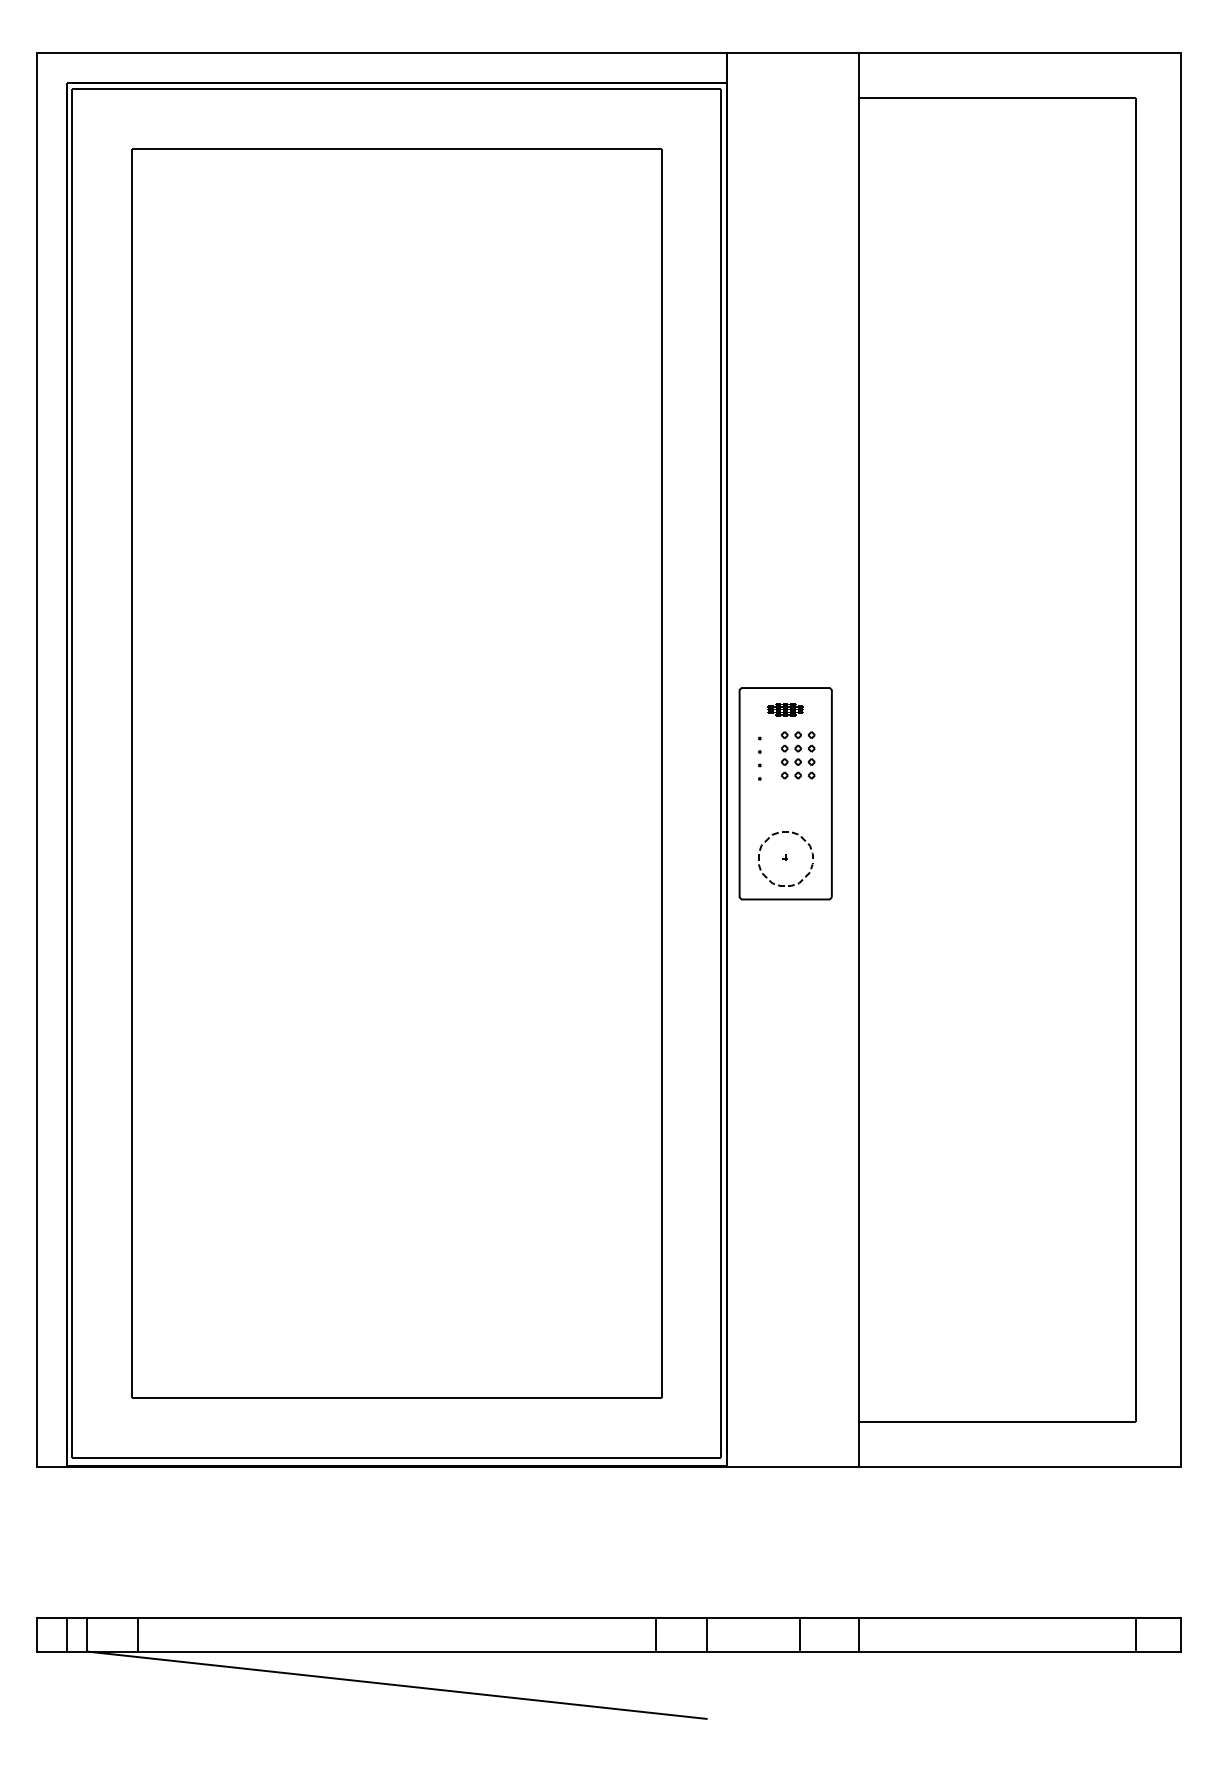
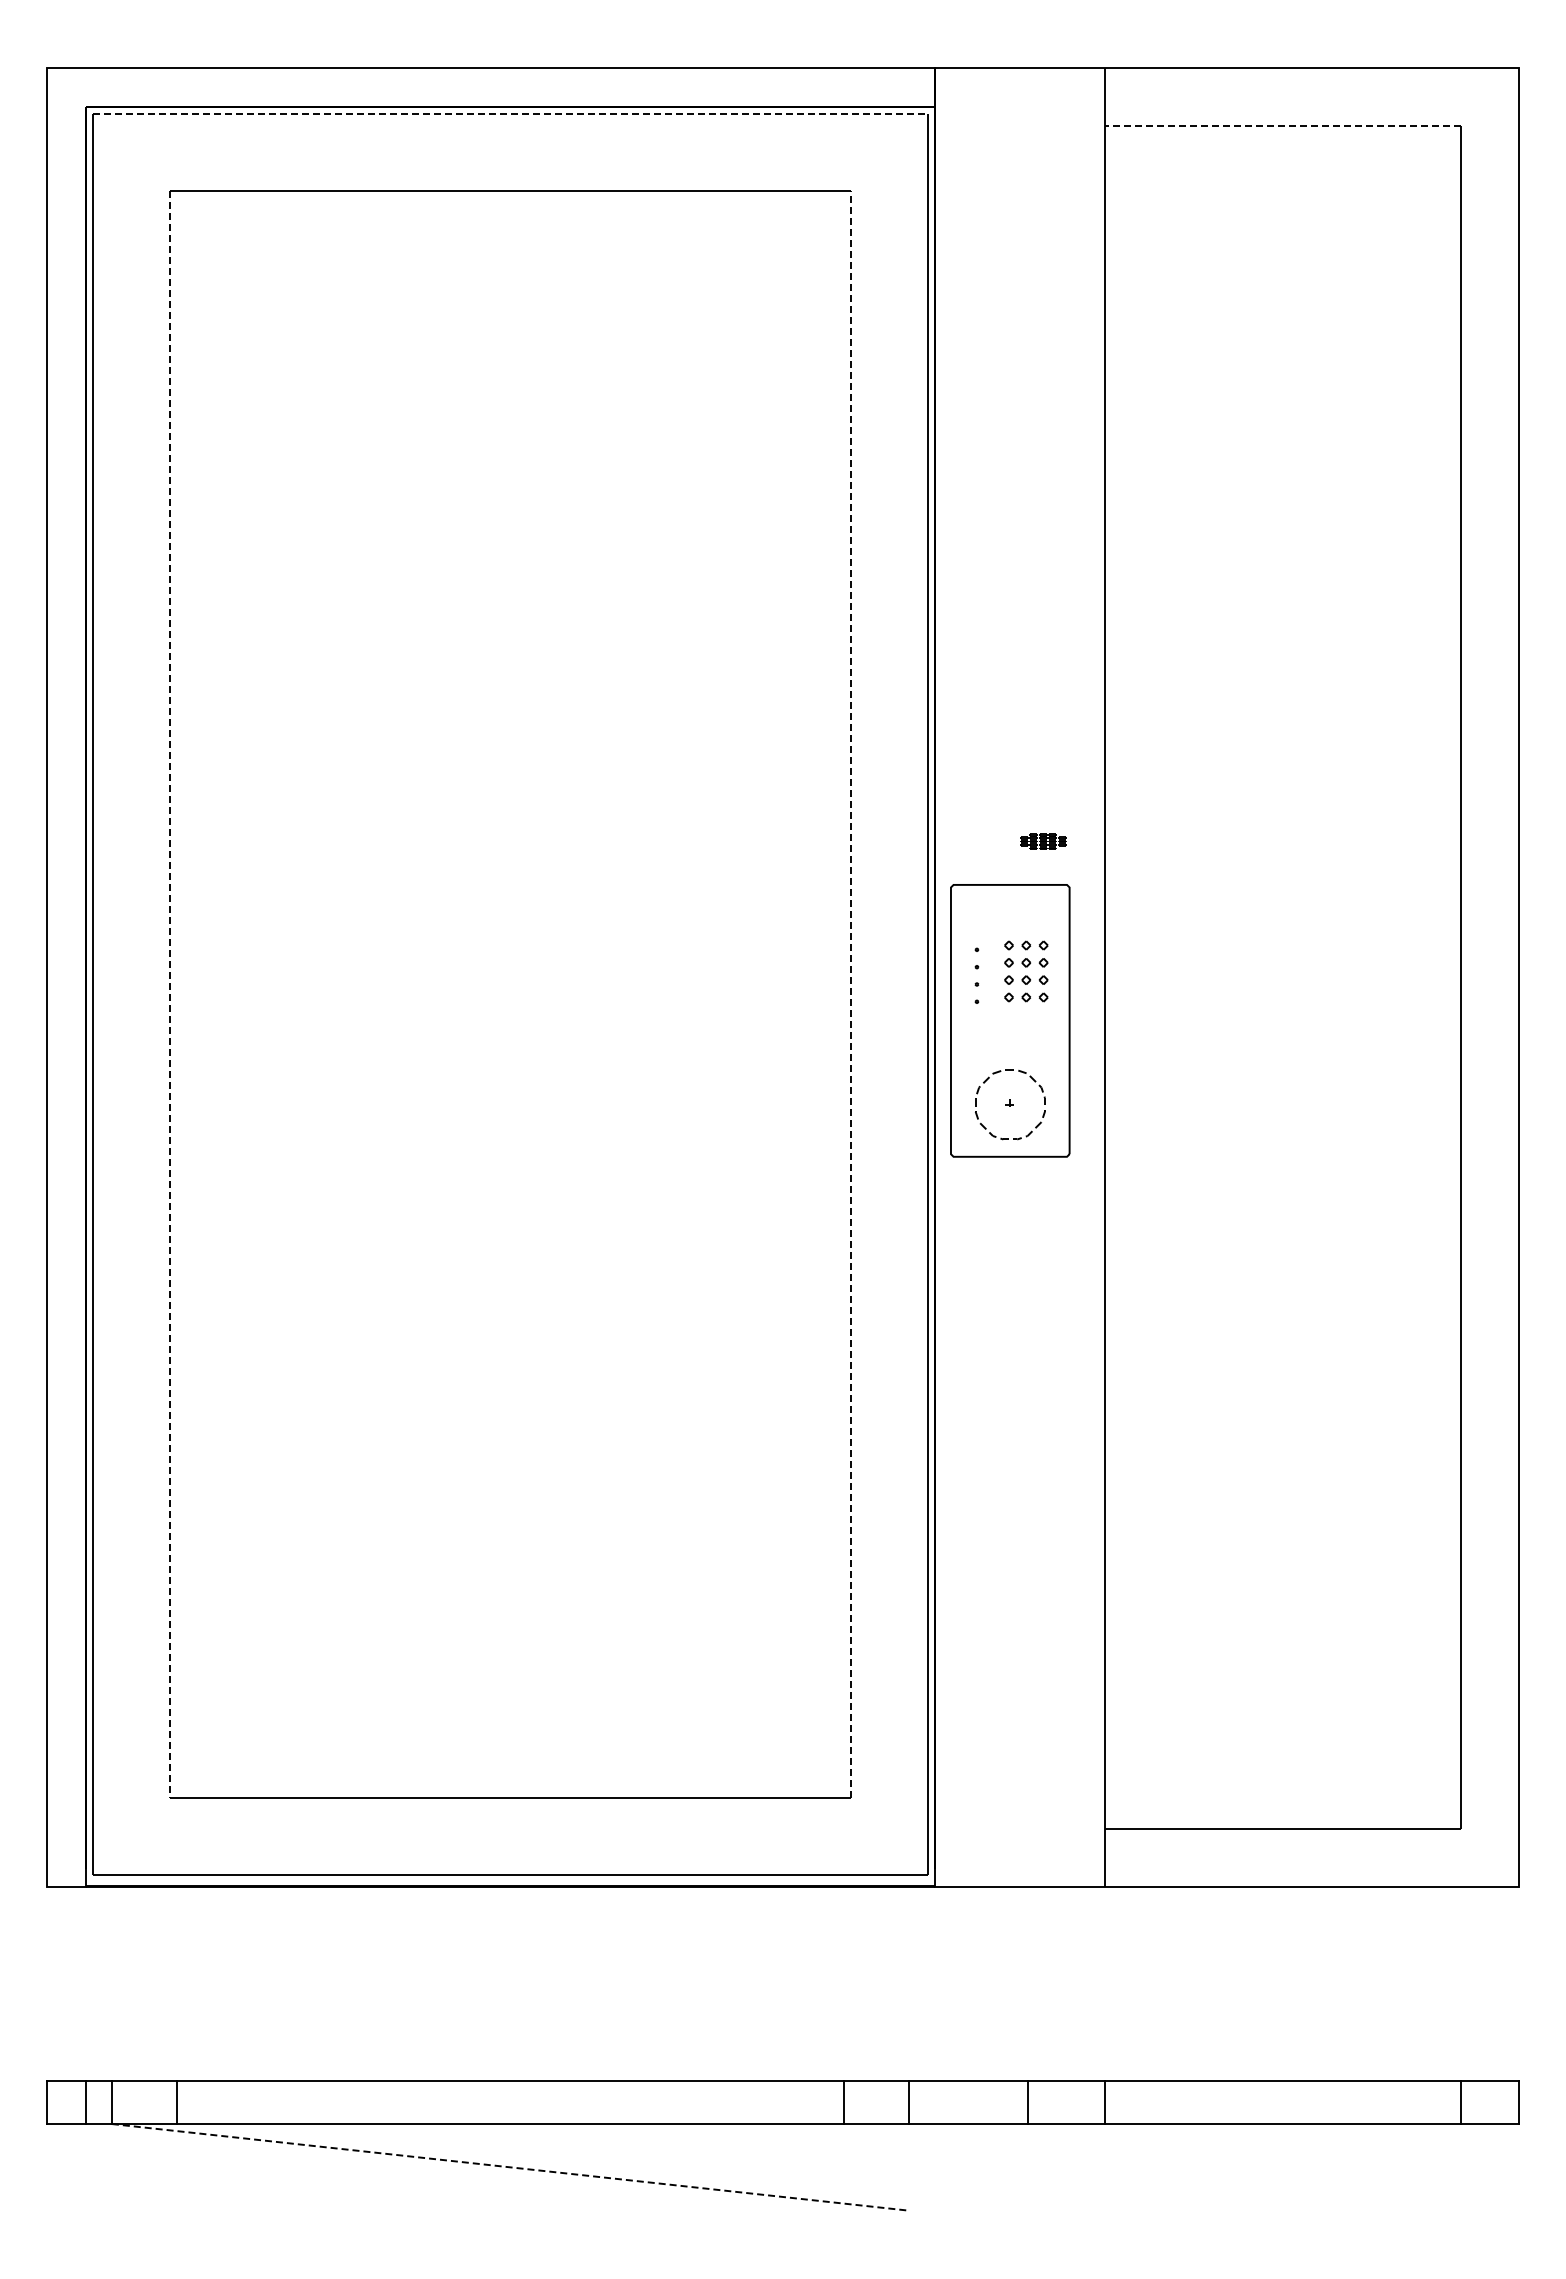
line: (397, 88) -> (510, 114), solid -> dashed
line: (998, 98) -> (1283, 126), solid -> dashed
part: (785, 709) -> (1043, 841), moved
line: (661, 772) -> (850, 993), solid -> dashed
line: (131, 773) -> (169, 994), solid -> dashed
line: (397, 1685) -> (510, 2167), solid -> dashed

